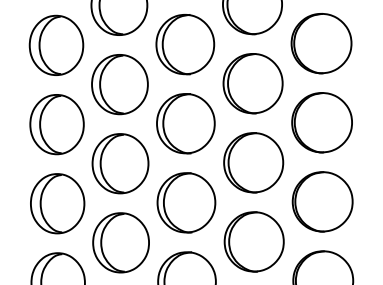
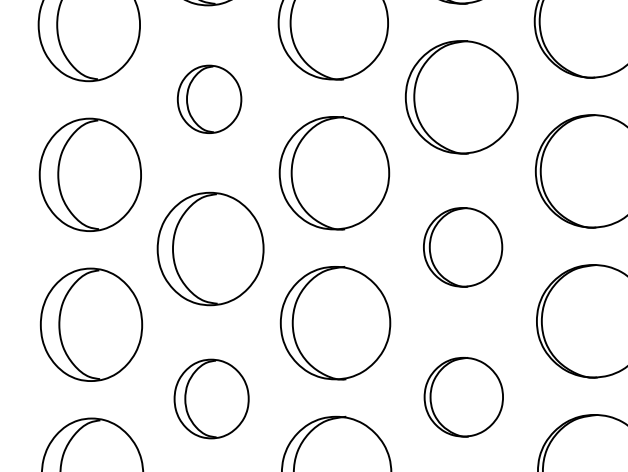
part: (119, 84) -> (208, 98), size x0.6
part: (253, 162) -> (462, 246), size x0.7
part: (253, 241) -> (462, 396), size x0.7
part: (120, 242) -> (210, 398), size x0.7

